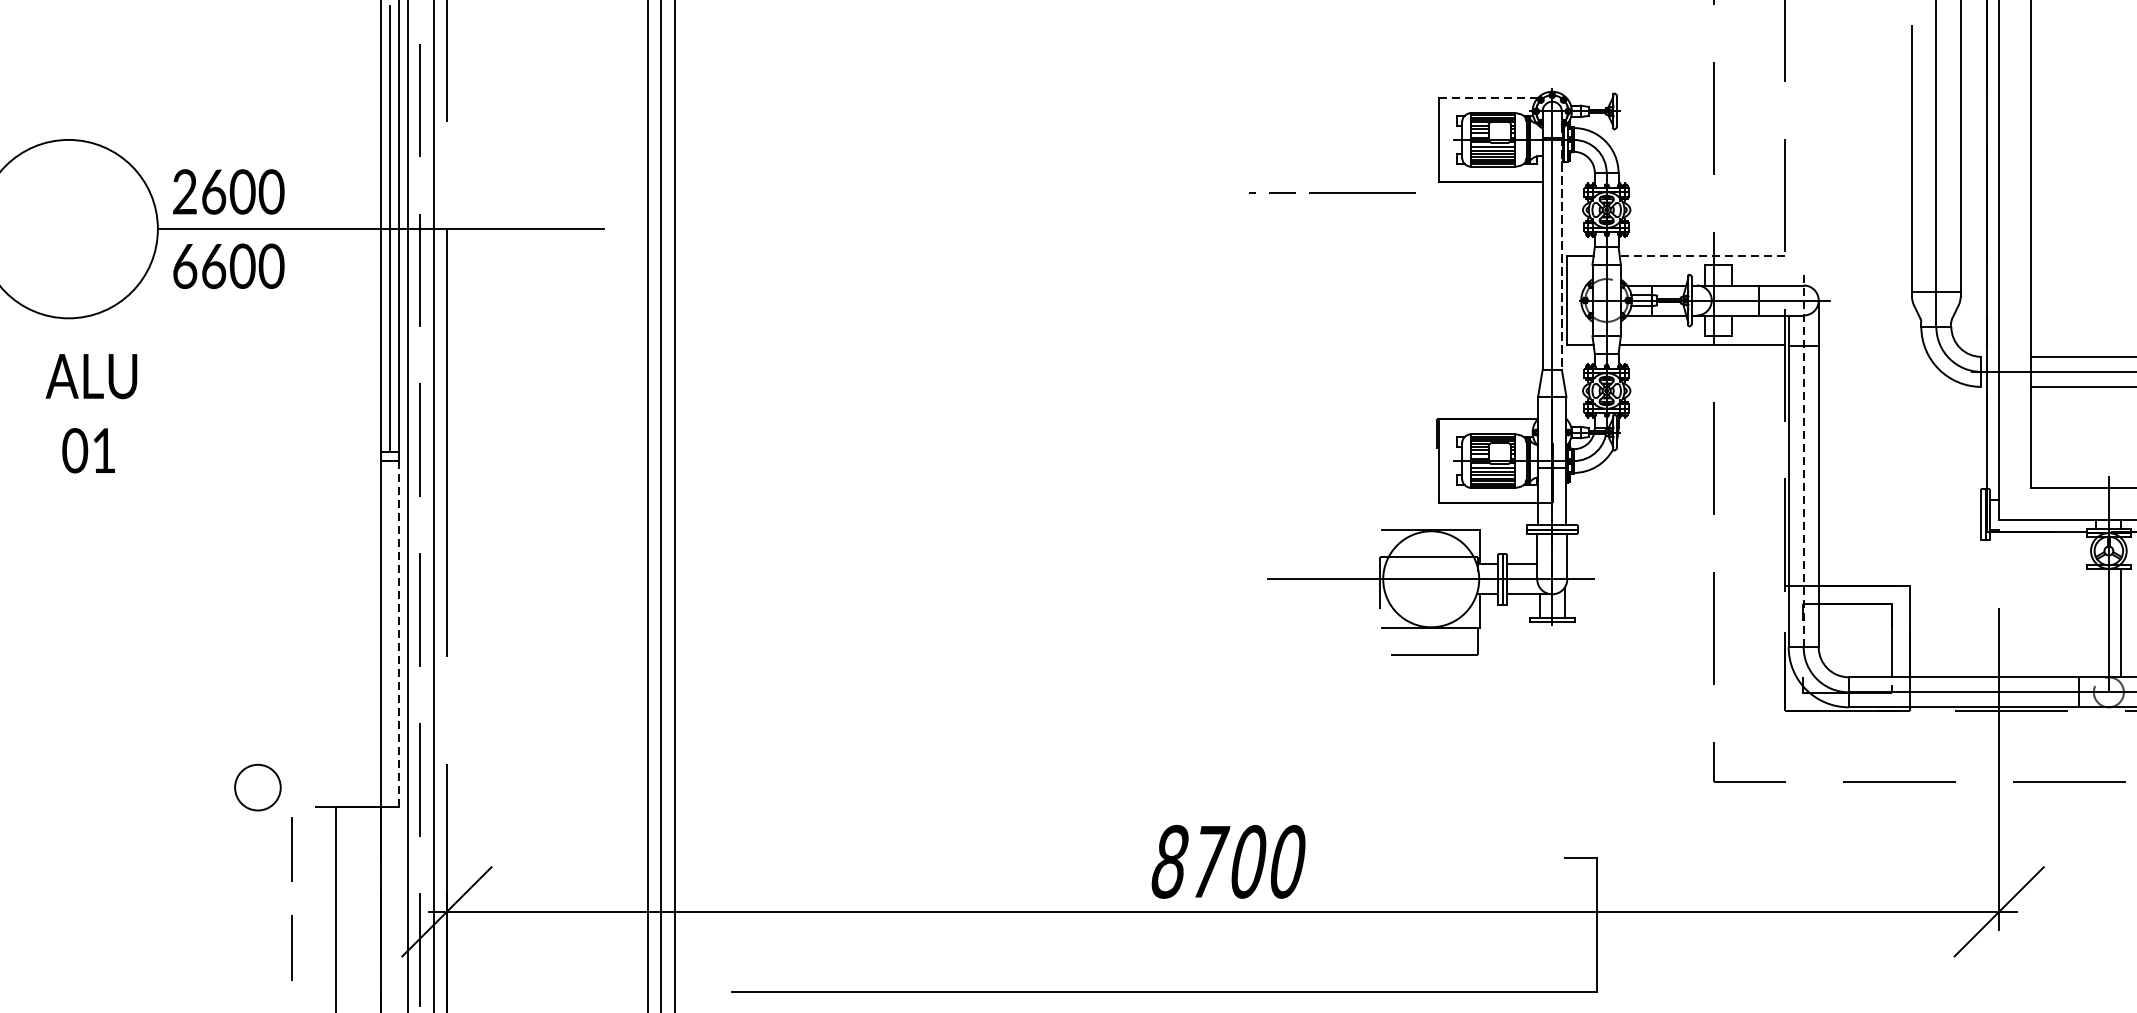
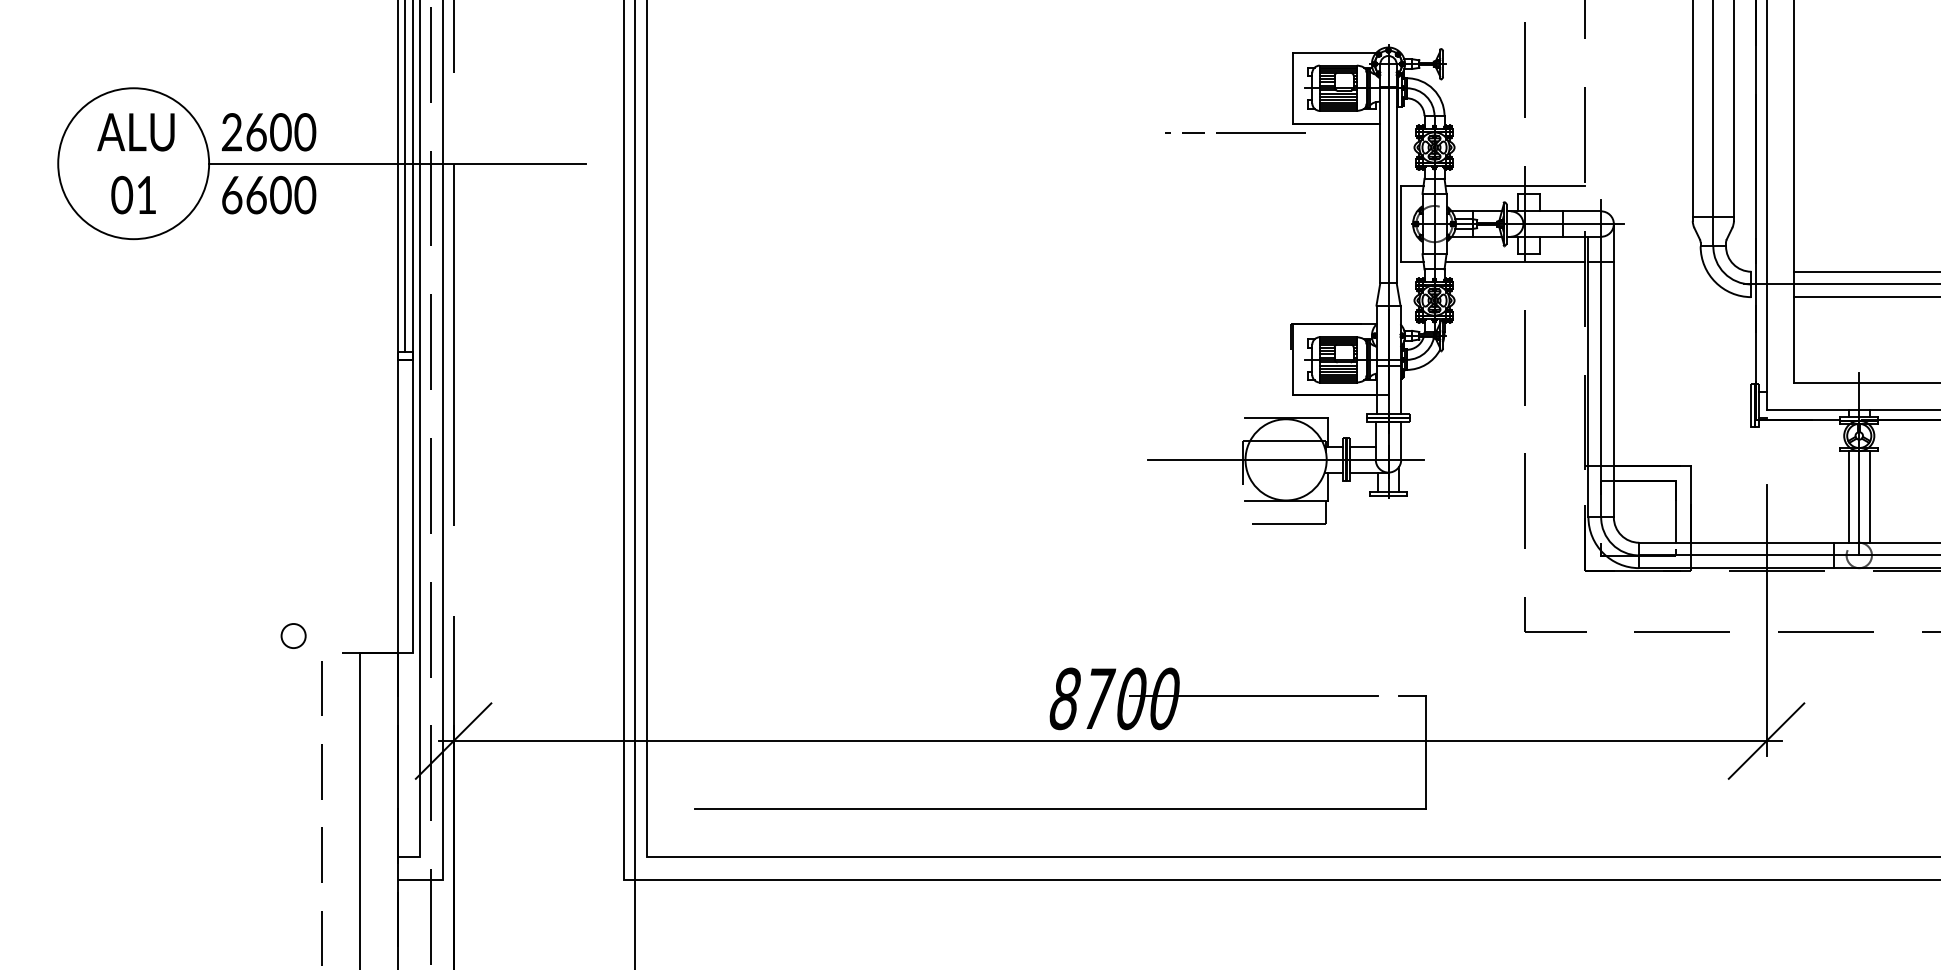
line: (1488, 97) -> (1334, 52), dashed -> solid
line: (1332, 192) -> (1235, 132), moved
line: (1561, 241) -> (1396, 174), dashed -> solid
line: (1702, 256) -> (1515, 186), dashed -> solid
text: (90, 413) -> (135, 163), moved
line: (1804, 459) -> (1601, 358), dashed -> solid
line: (2096, 622) -> (1848, 496), added
line: (398, 633) -> (412, 505), dashed -> solid
circle: (257, 786) -> (293, 635), size x0.62
line: (1392, 857) -> (1253, 695), added

